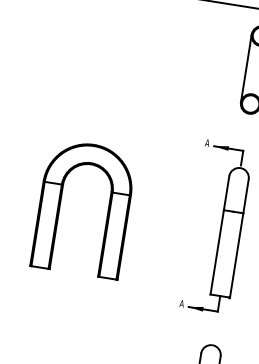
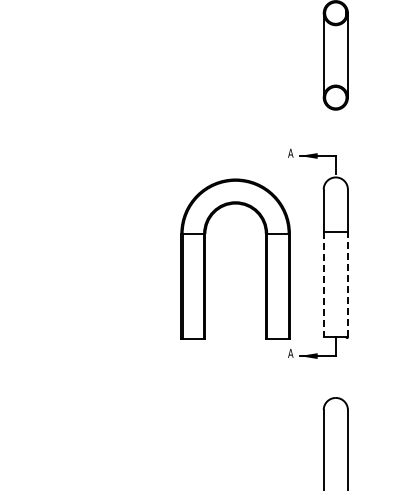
part: (59, 204) -> (205, 258), moved
line: (217, 252) -> (323, 284), solid -> dashed
line: (236, 254) -> (347, 283), solid -> dashed

